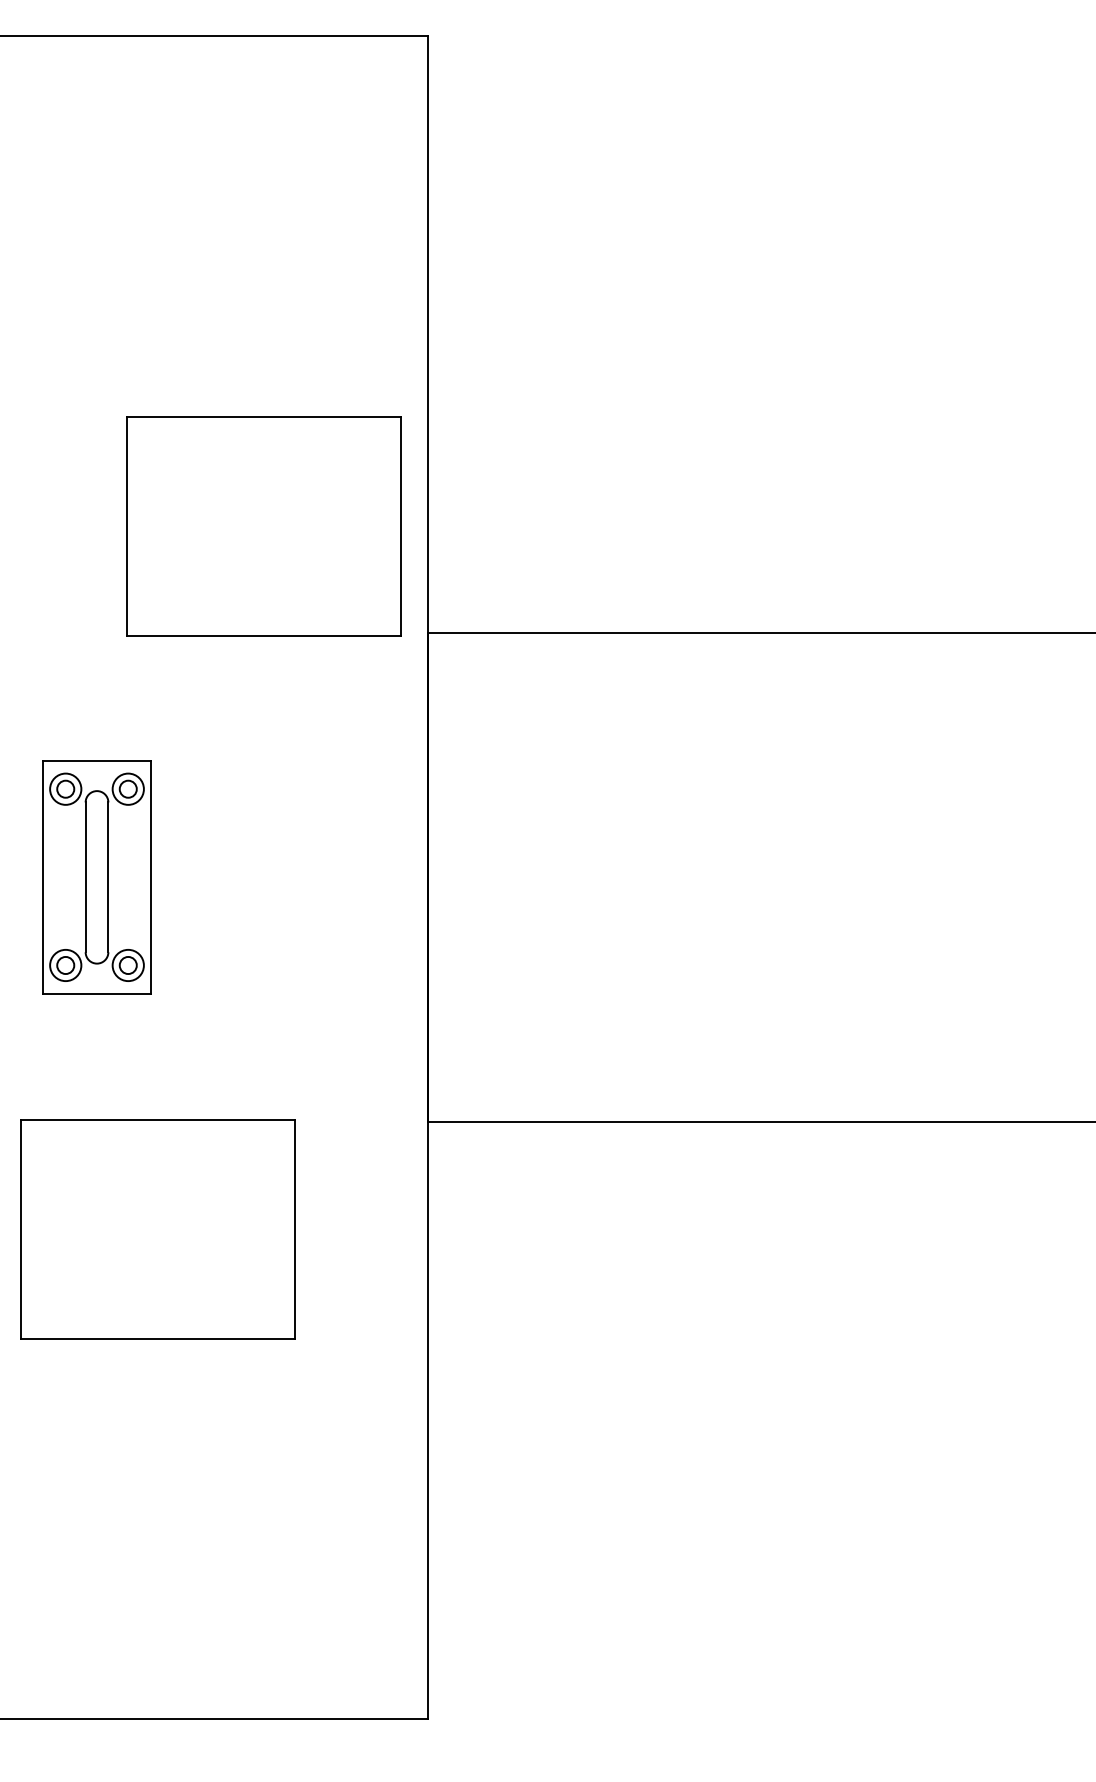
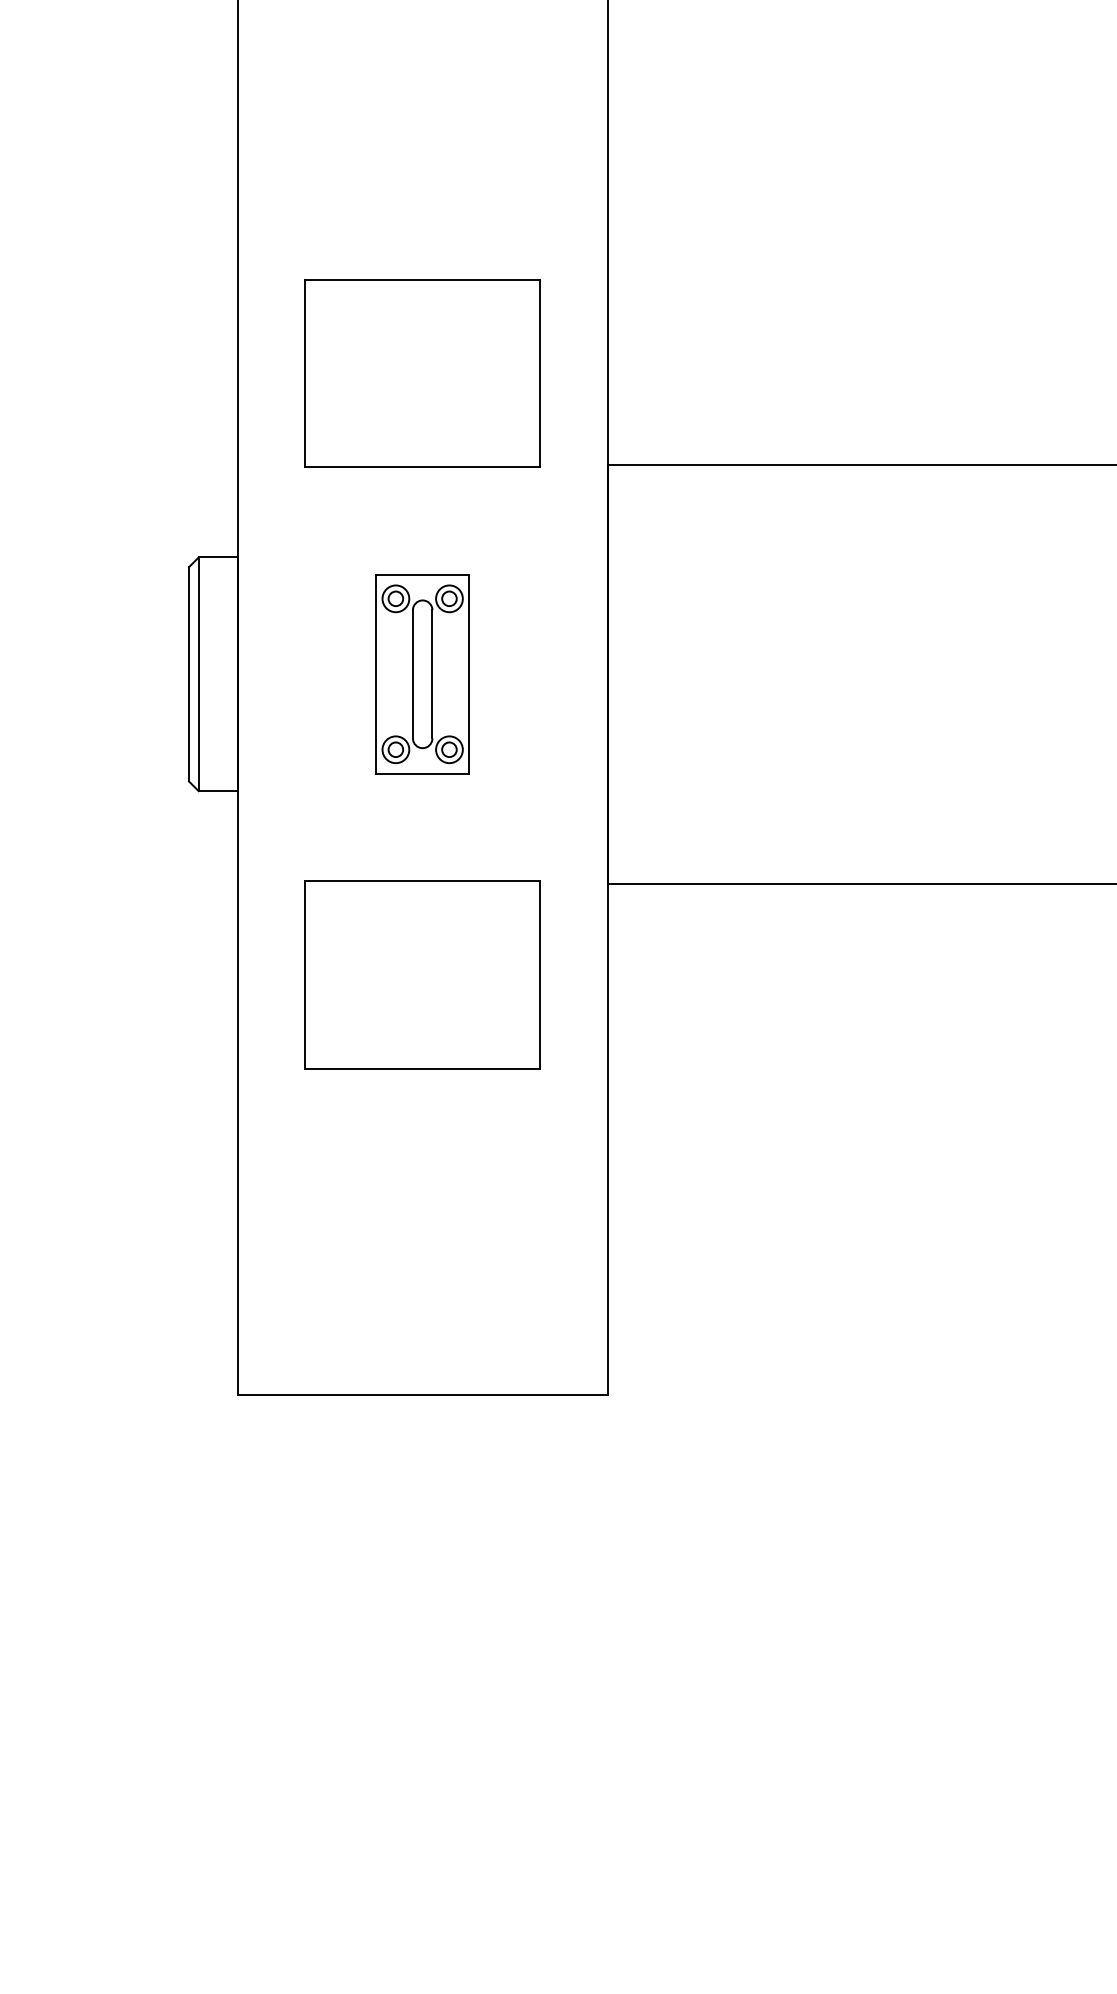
part: (263, 526) -> (422, 373), moved
part: (96, 877) -> (422, 674), moved
part: (157, 1229) -> (422, 974), moved

